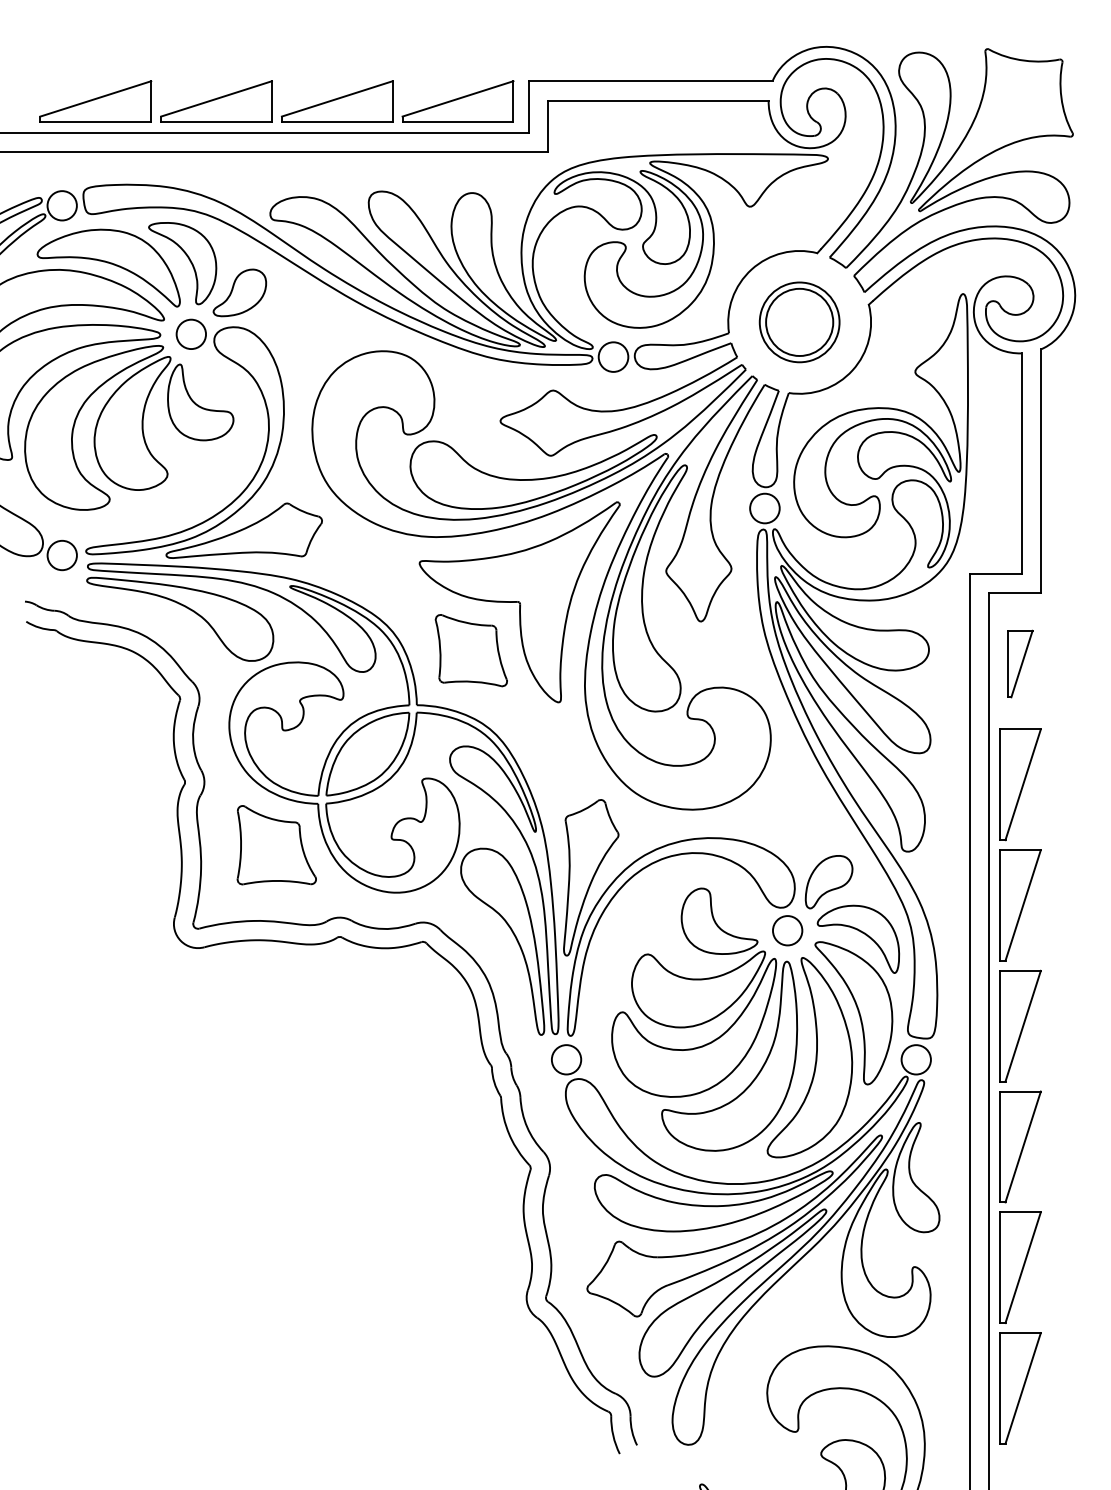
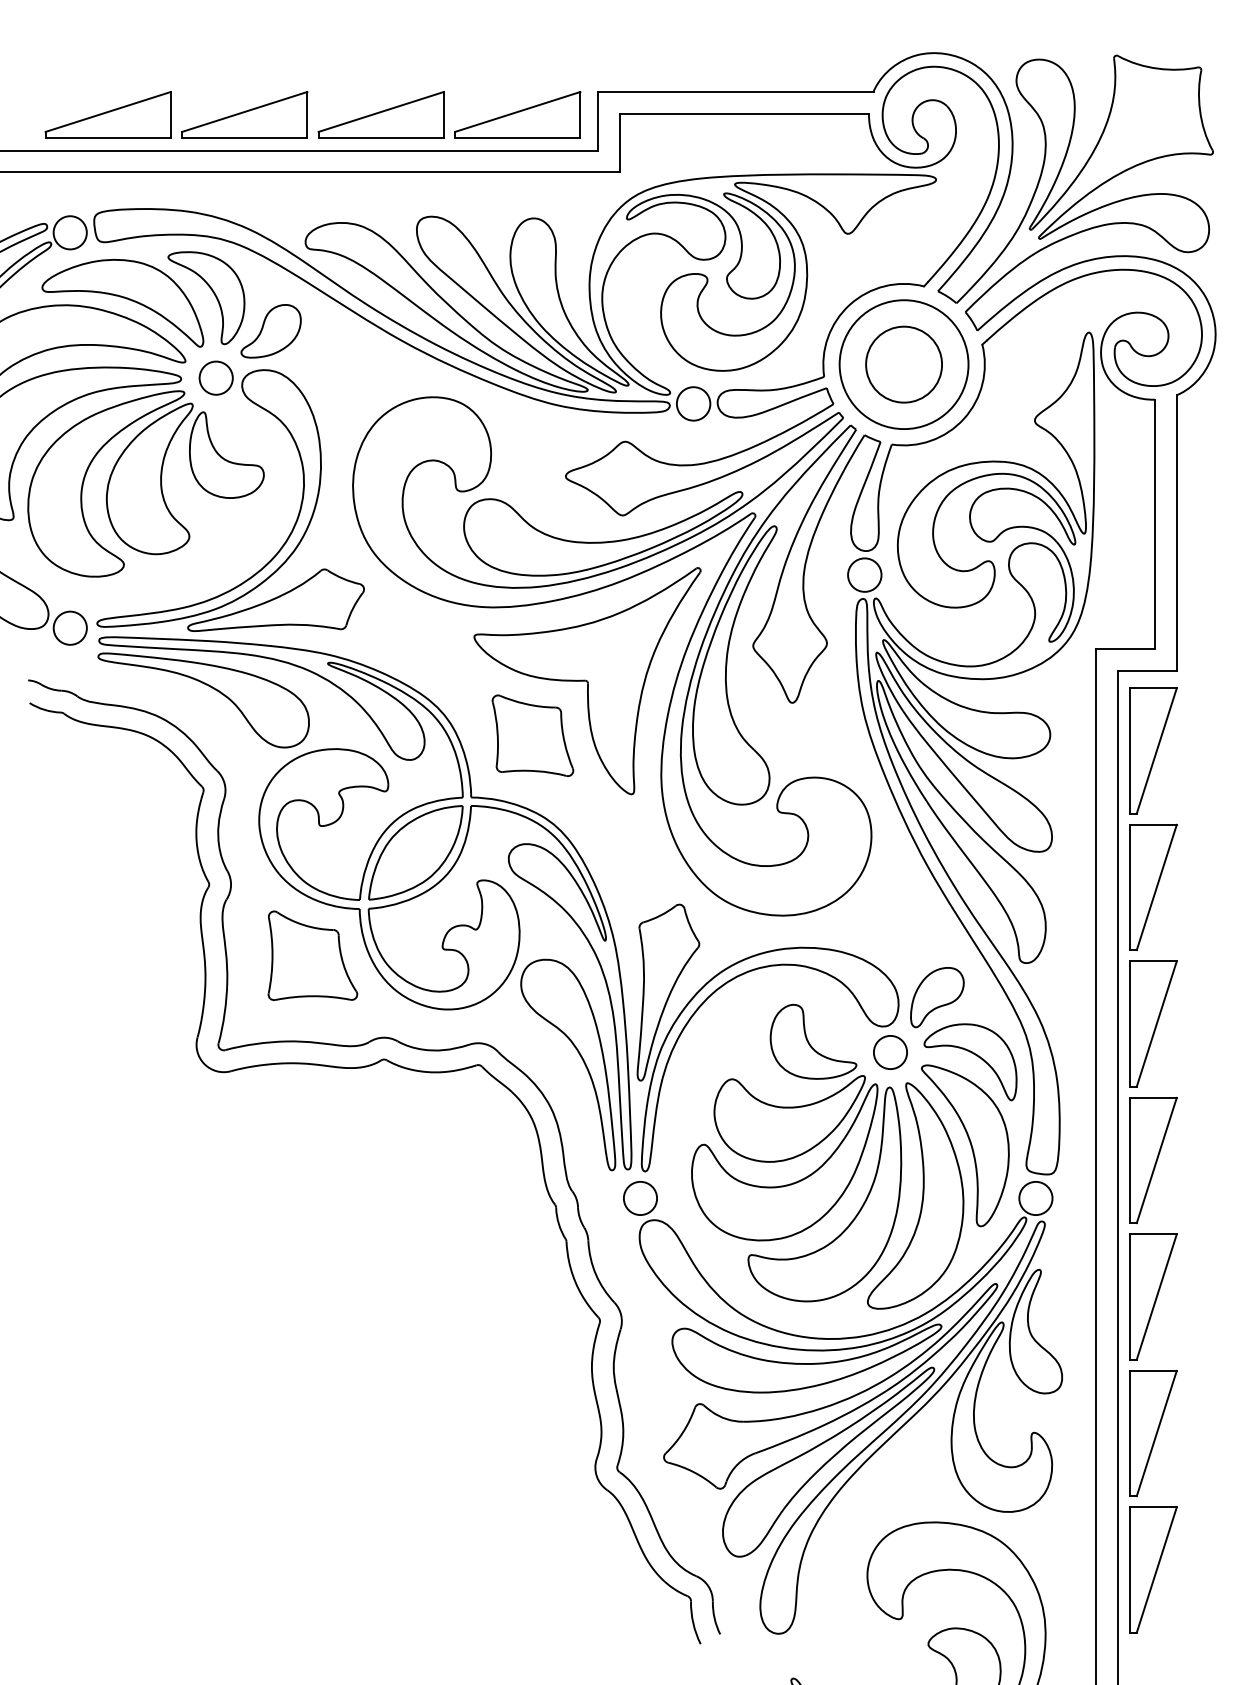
circle: (799, 322) -> (903, 364), size x1.43
part: (1020, 663) -> (1153, 750), size x1.67

